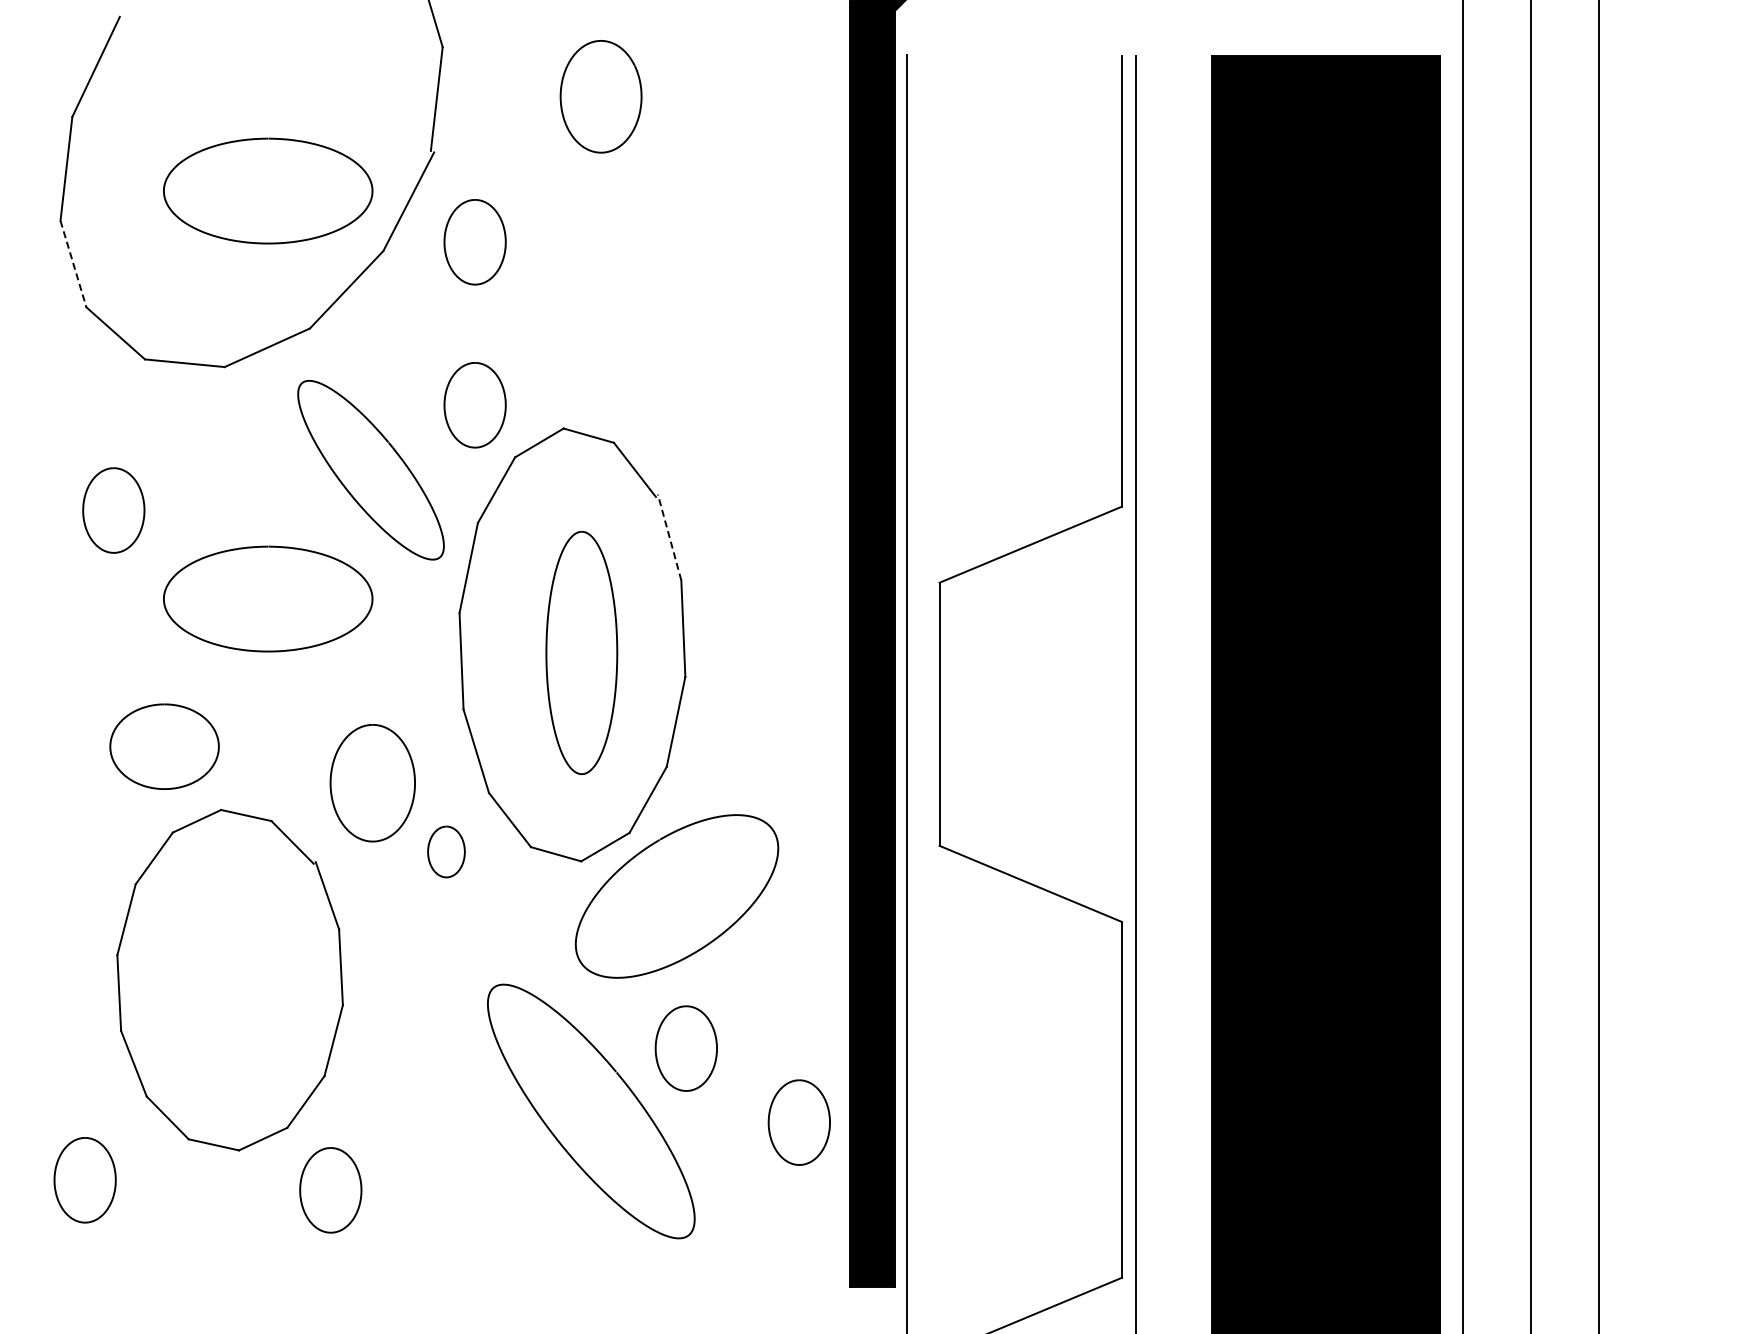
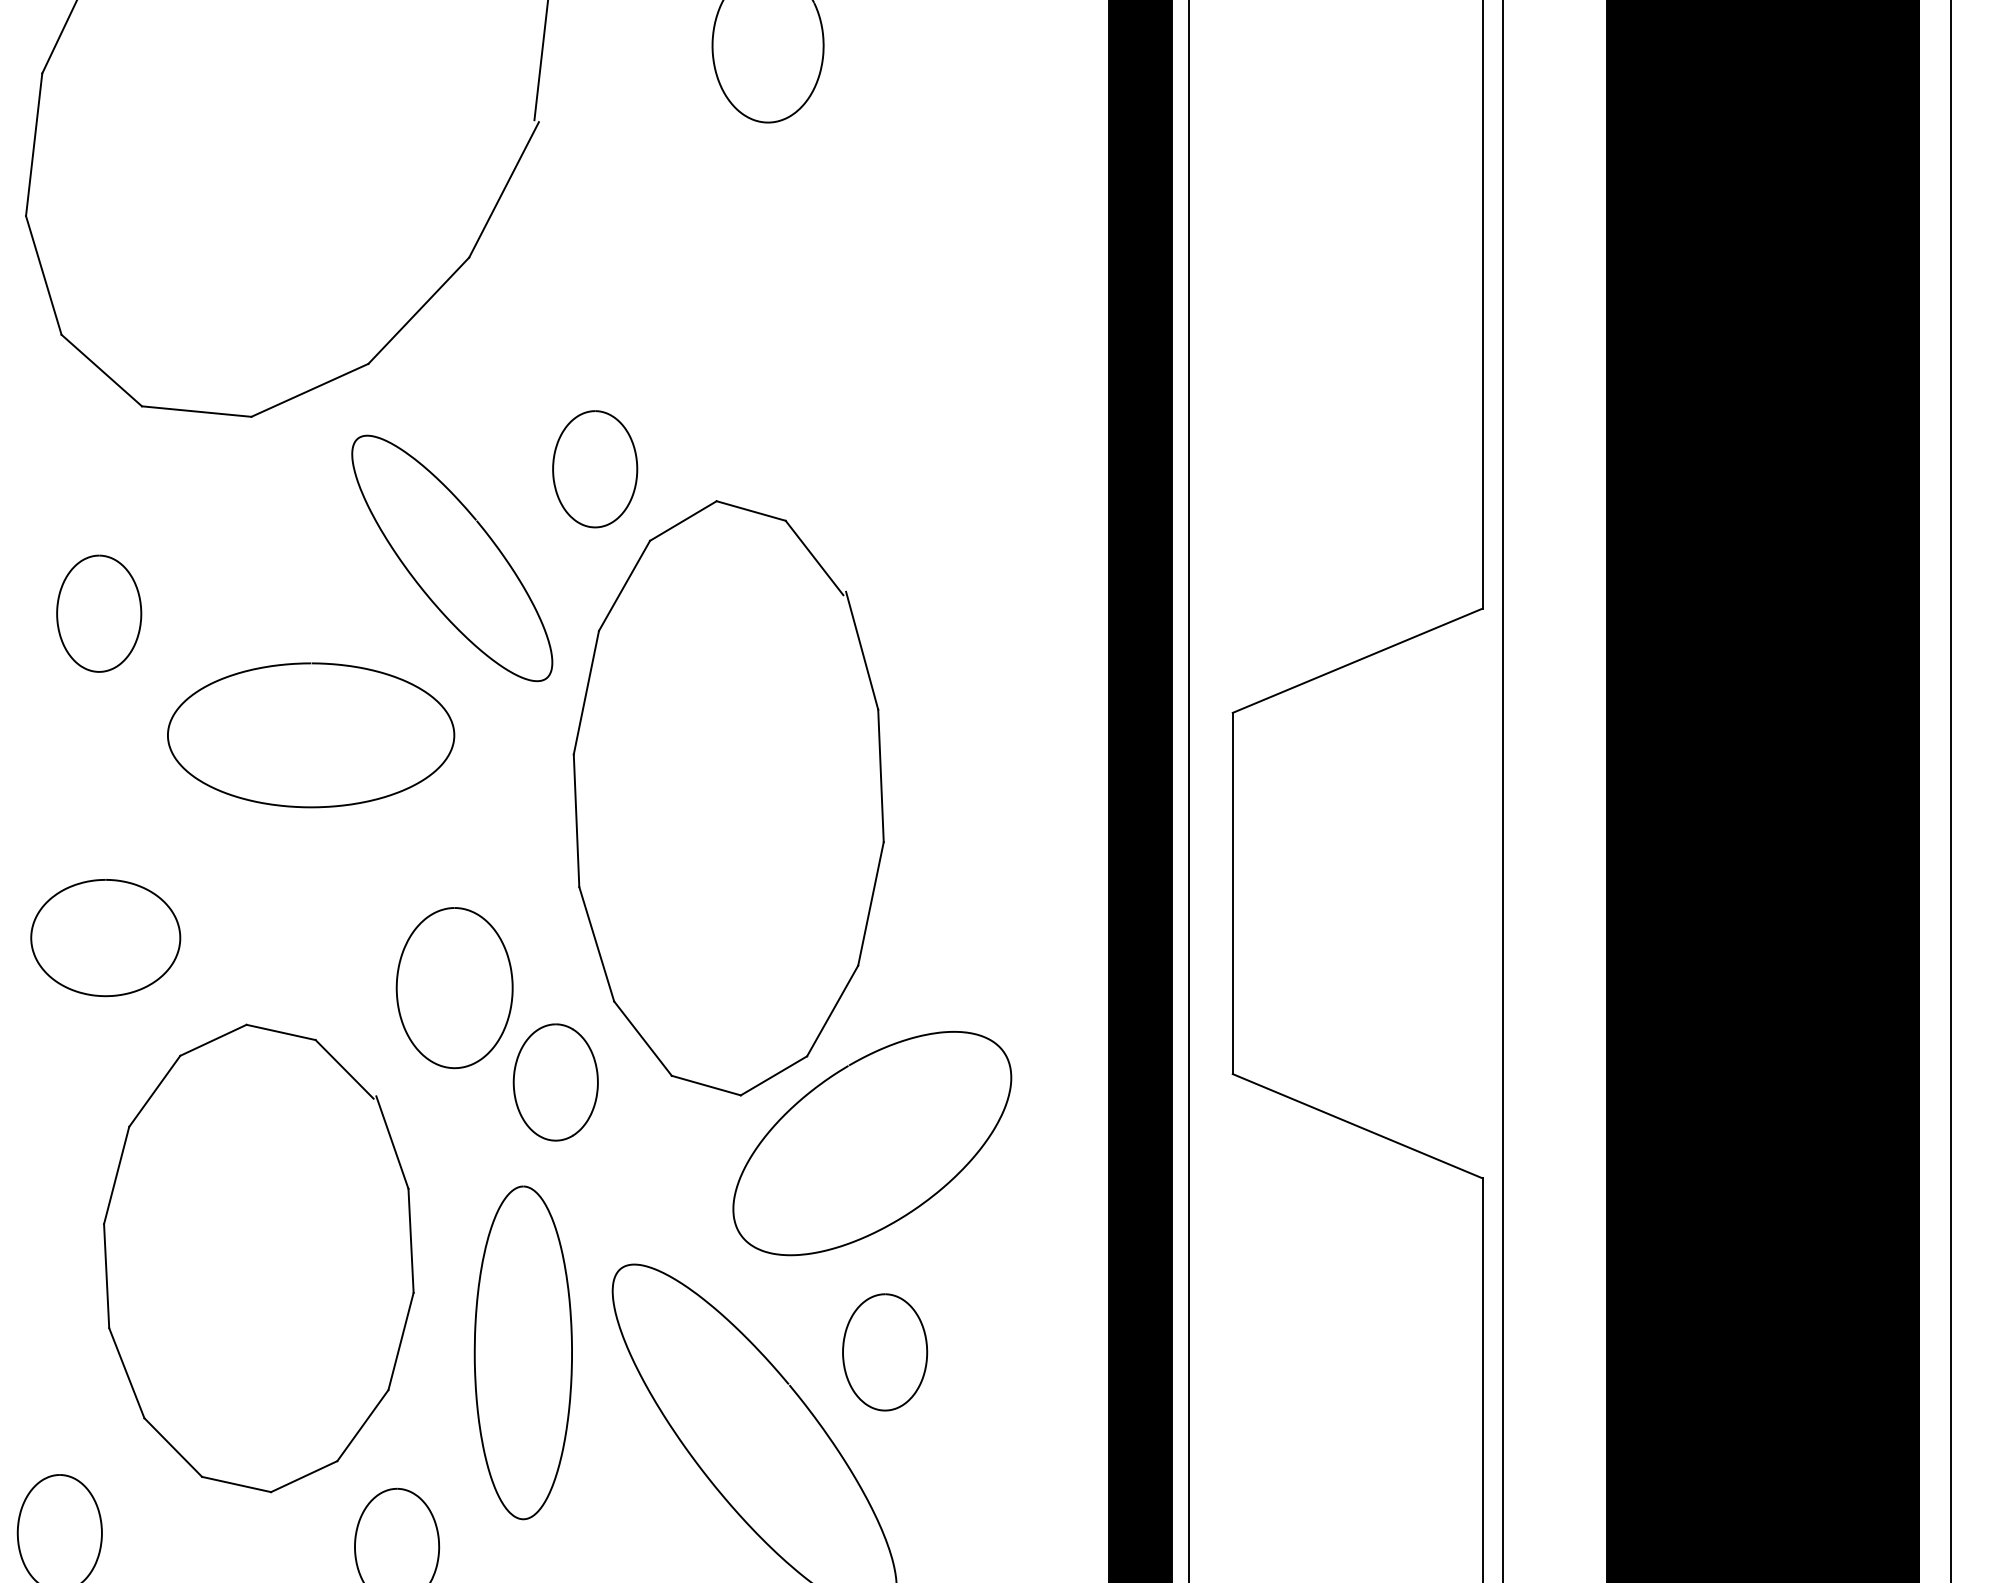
curve: (268, 139) -> (311, 104), removed
curve: (445, 242) -> (554, 245), removed
line: (73, 264) -> (43, 276), dashed -> solid
line: (669, 536) -> (861, 649), dashed -> solid
curve: (547, 652) -> (476, 1352), moved
curve: (164, 705) -> (105, 881), moved
part: (446, 851) -> (555, 1081), size x1.67
curve: (769, 1122) -> (999, 1453), removed

